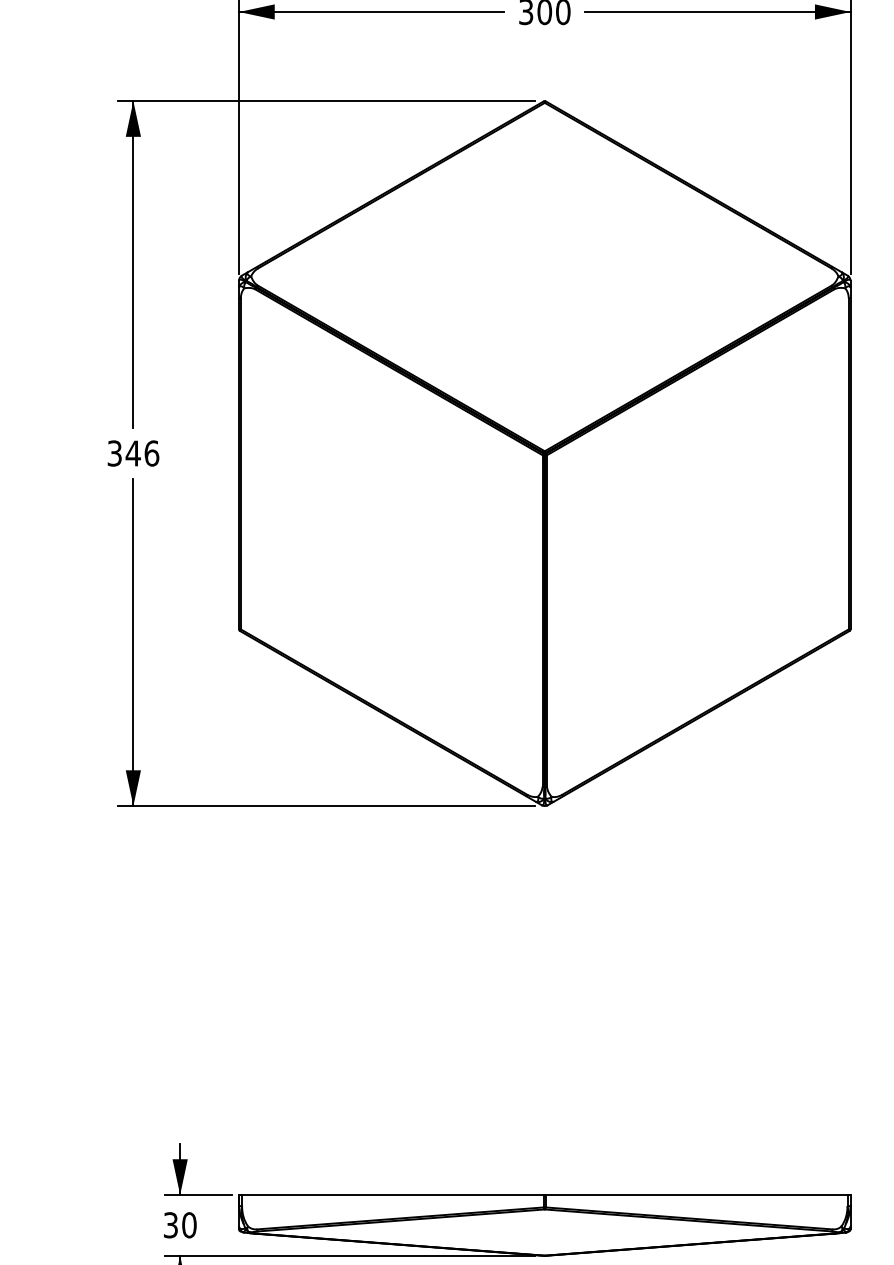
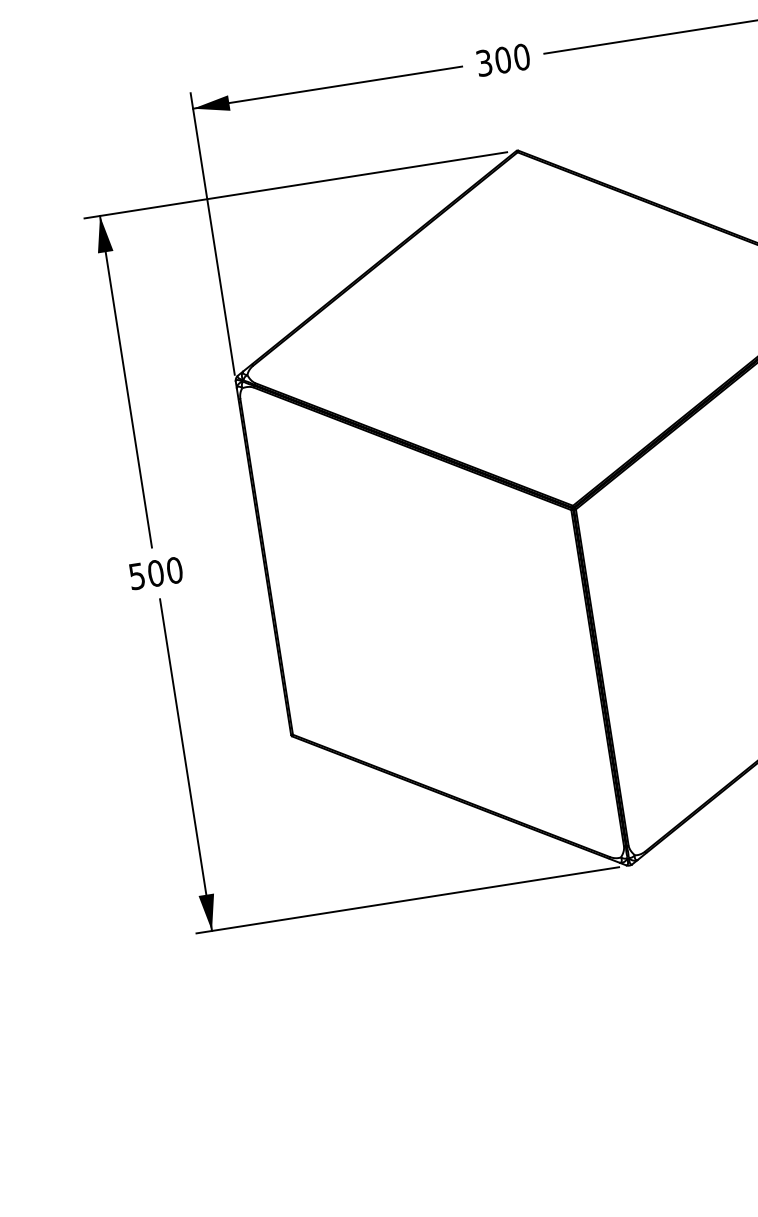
text: (133, 453) -> (156, 573), 346 -> 500

